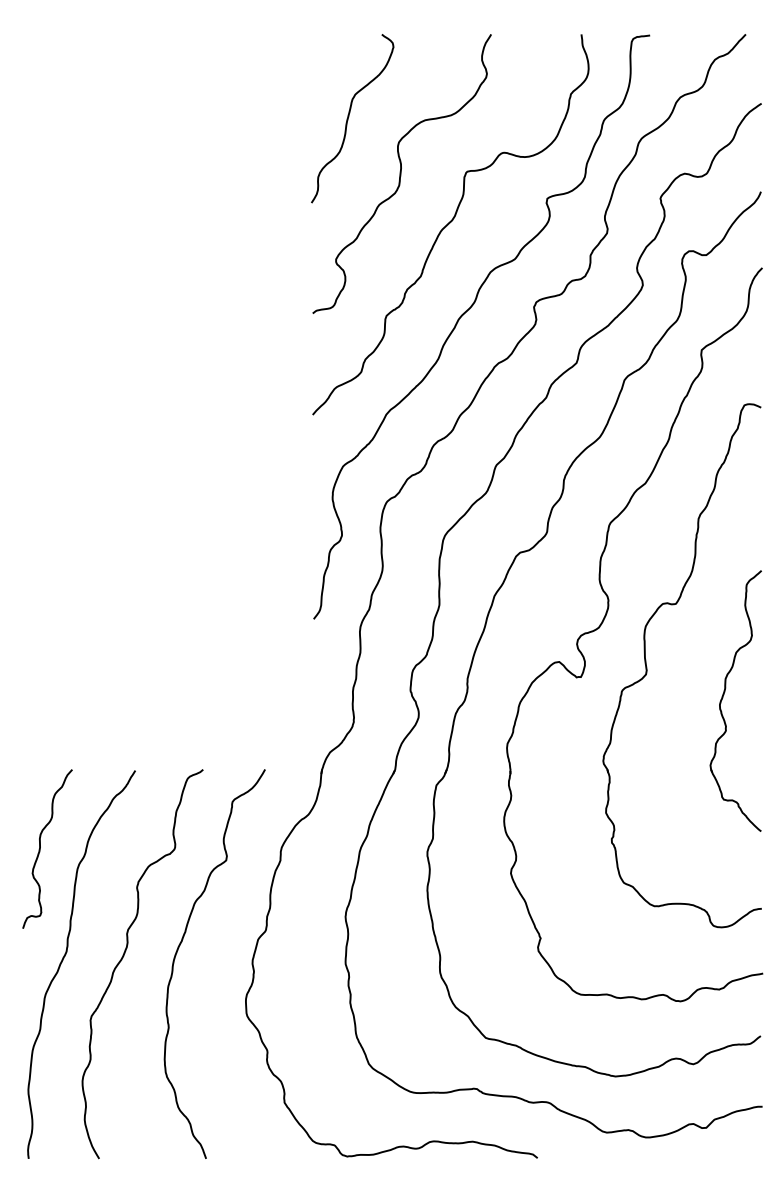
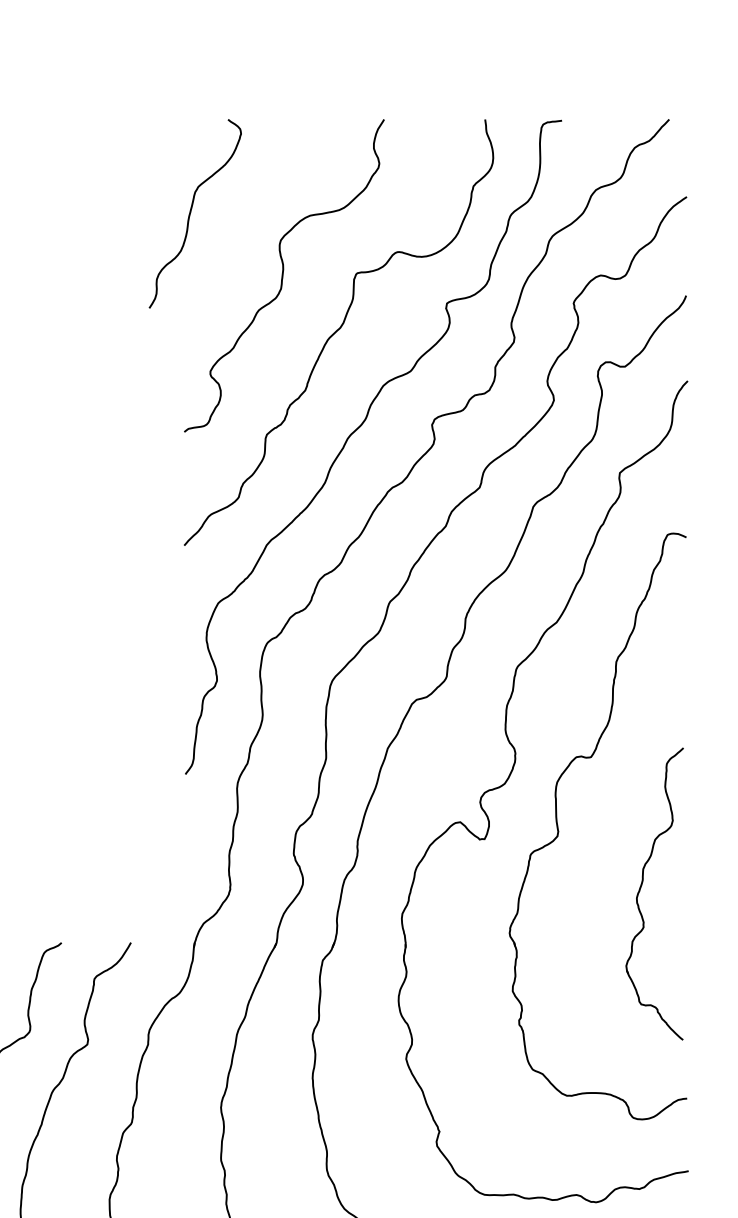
curve: (349, 116) -> (191, 211), moved
part: (723, 698) -> (640, 891), moved

